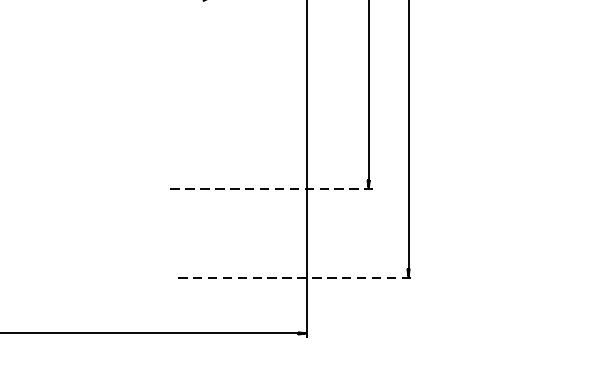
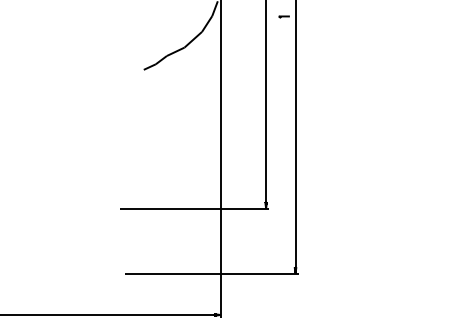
line: (271, 189) -> (194, 208), dashed -> solid
line: (295, 277) -> (212, 273), dashed -> solid

